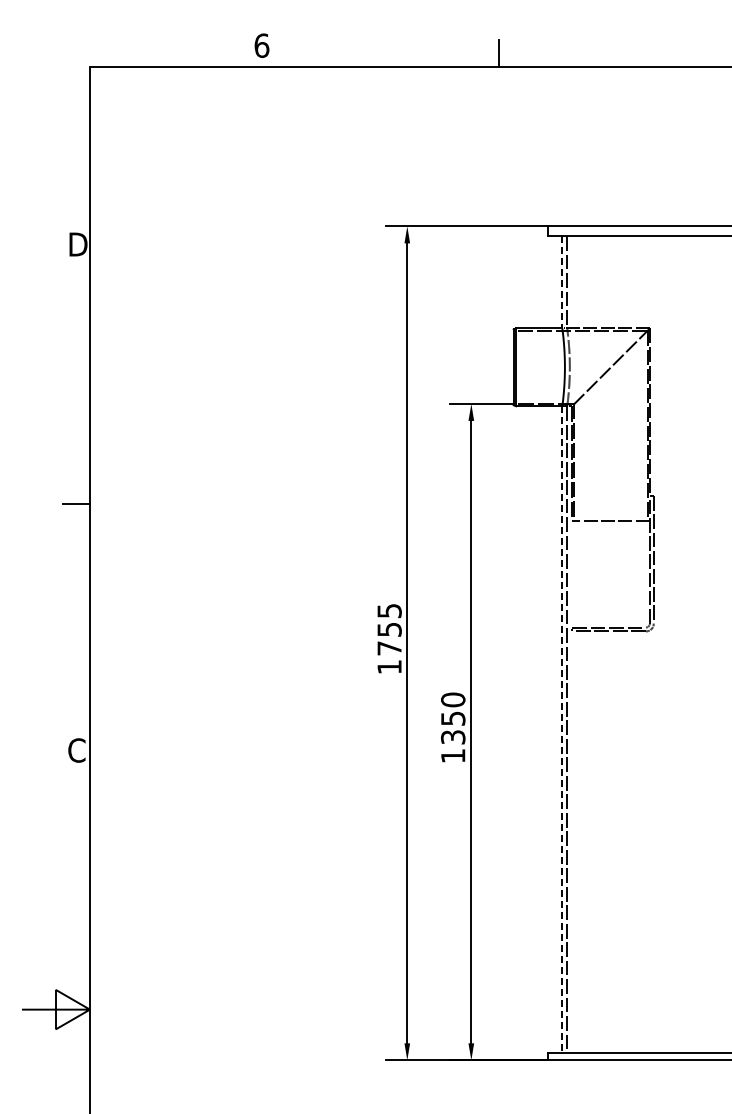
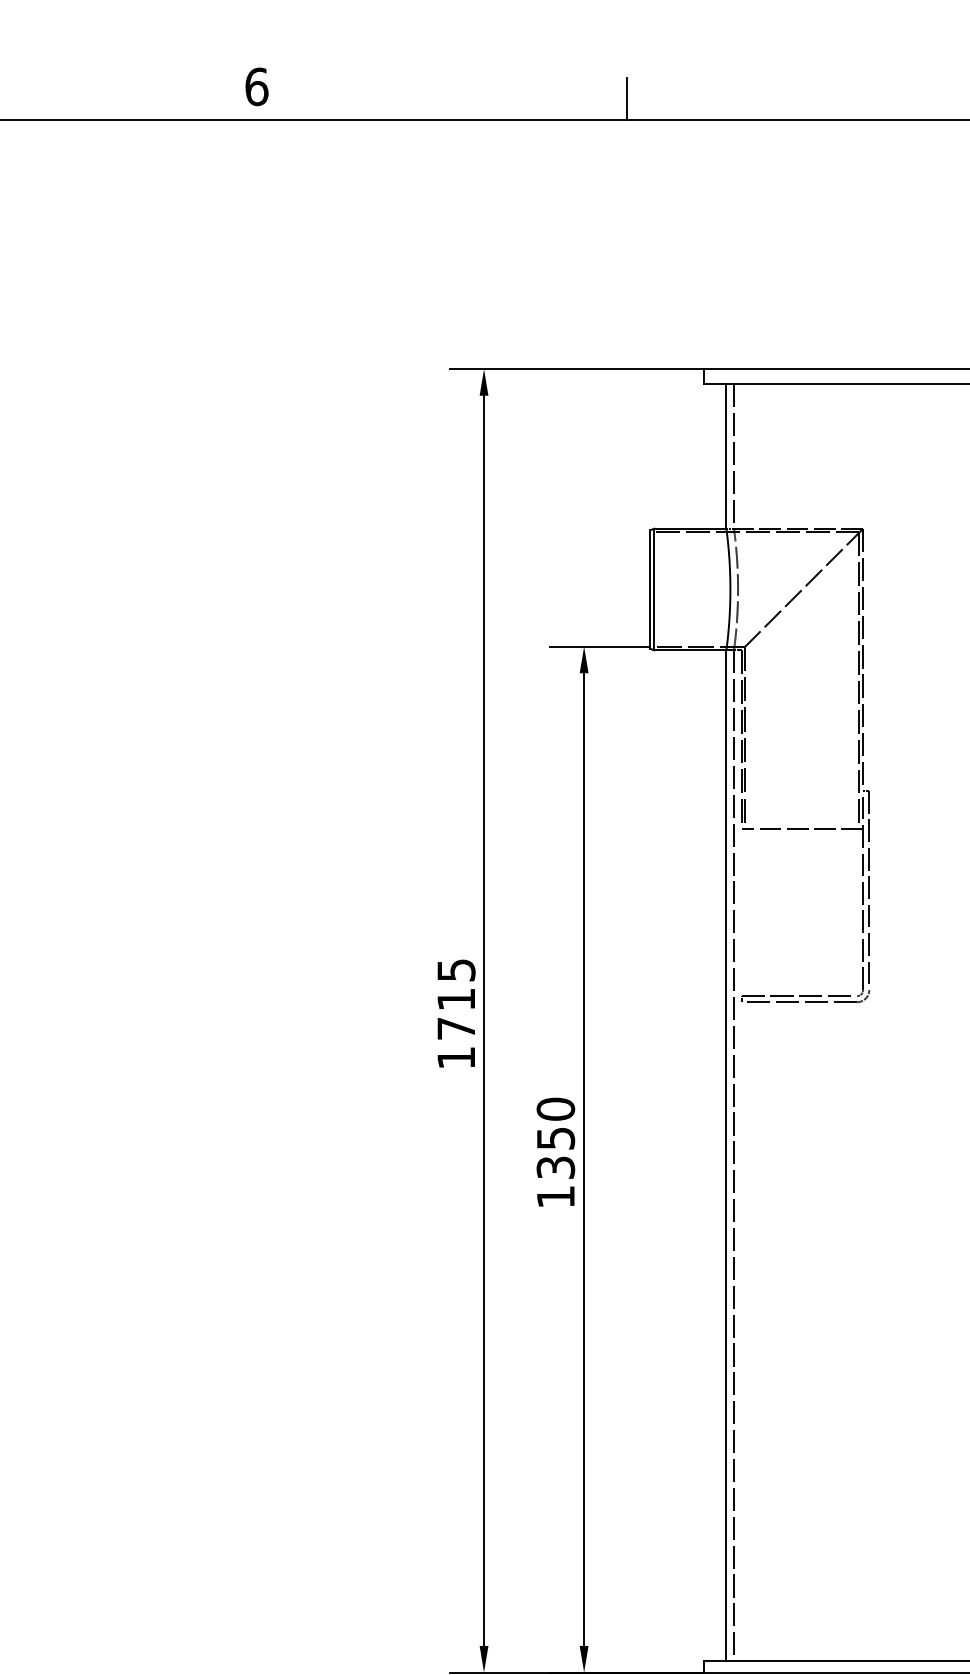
line: (562, 282) -> (726, 456), dashed -> solid
text: (389, 629) -> (456, 999), 1755 -> 1715
line: (562, 730) -> (726, 1157), dashed -> solid

